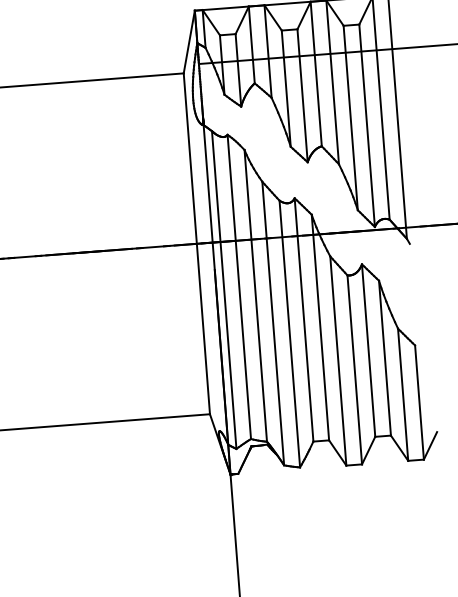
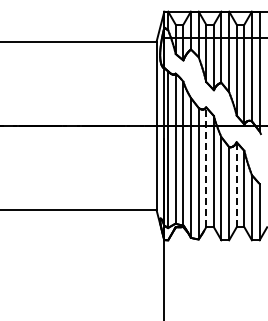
line: (304, 320) -> (206, 167), solid -> dashed
line: (368, 350) -> (236, 184), solid -> dashed

